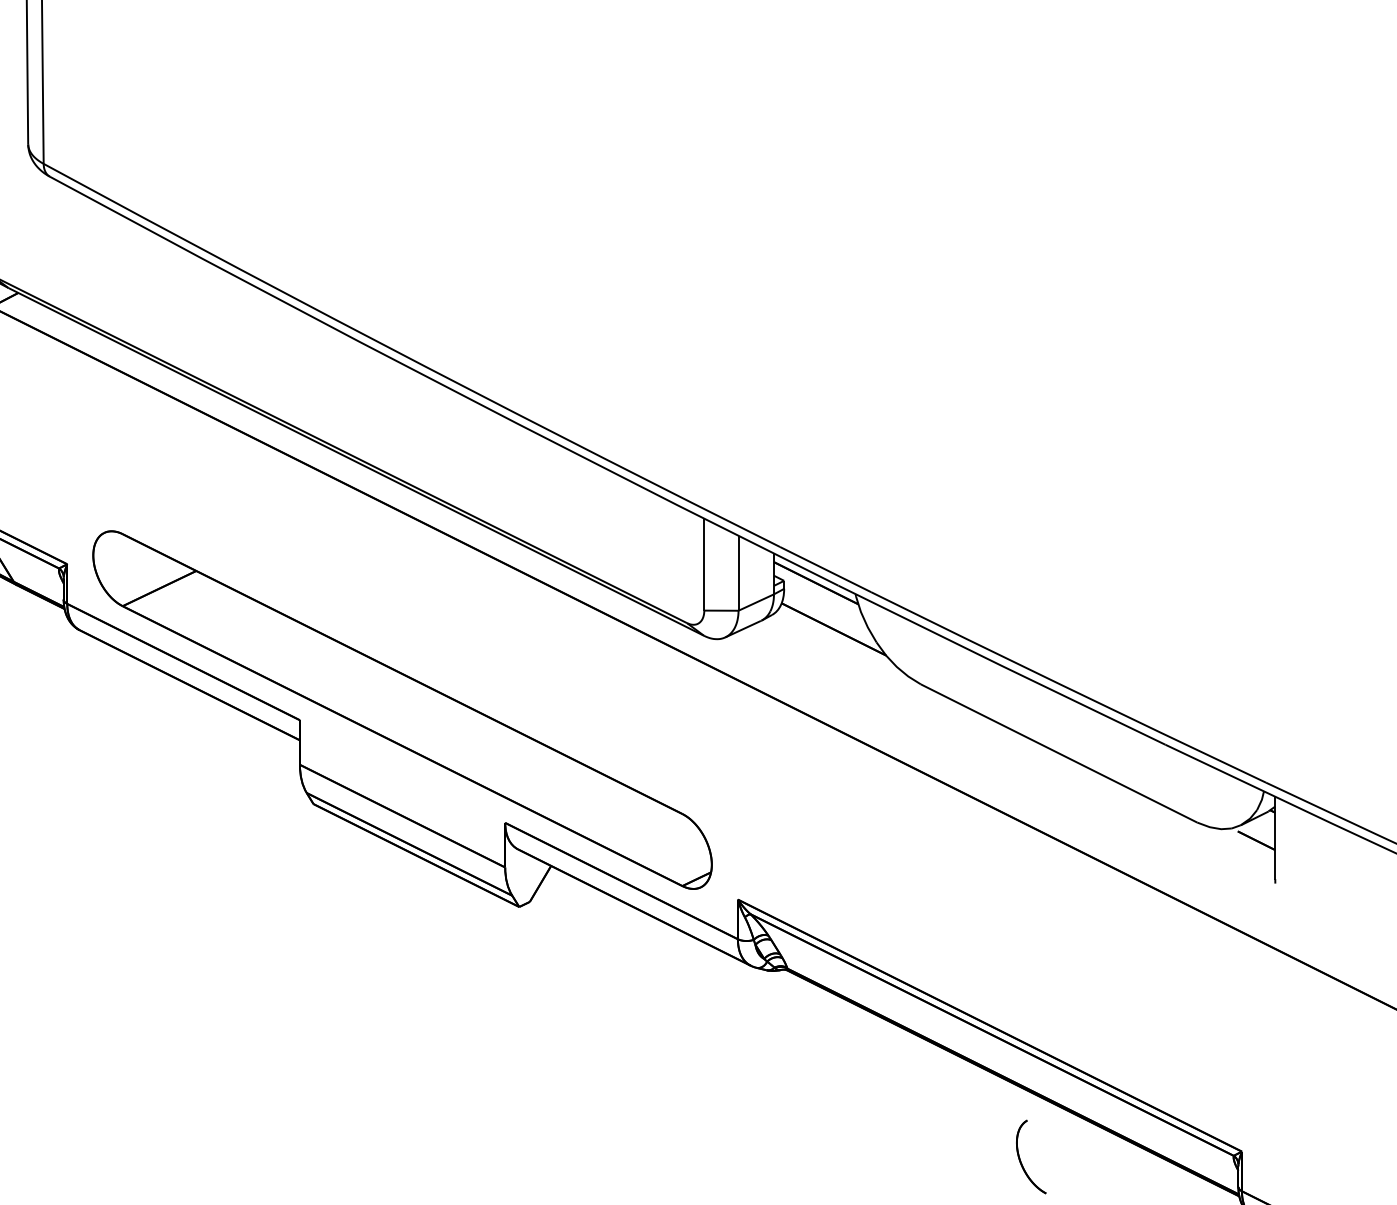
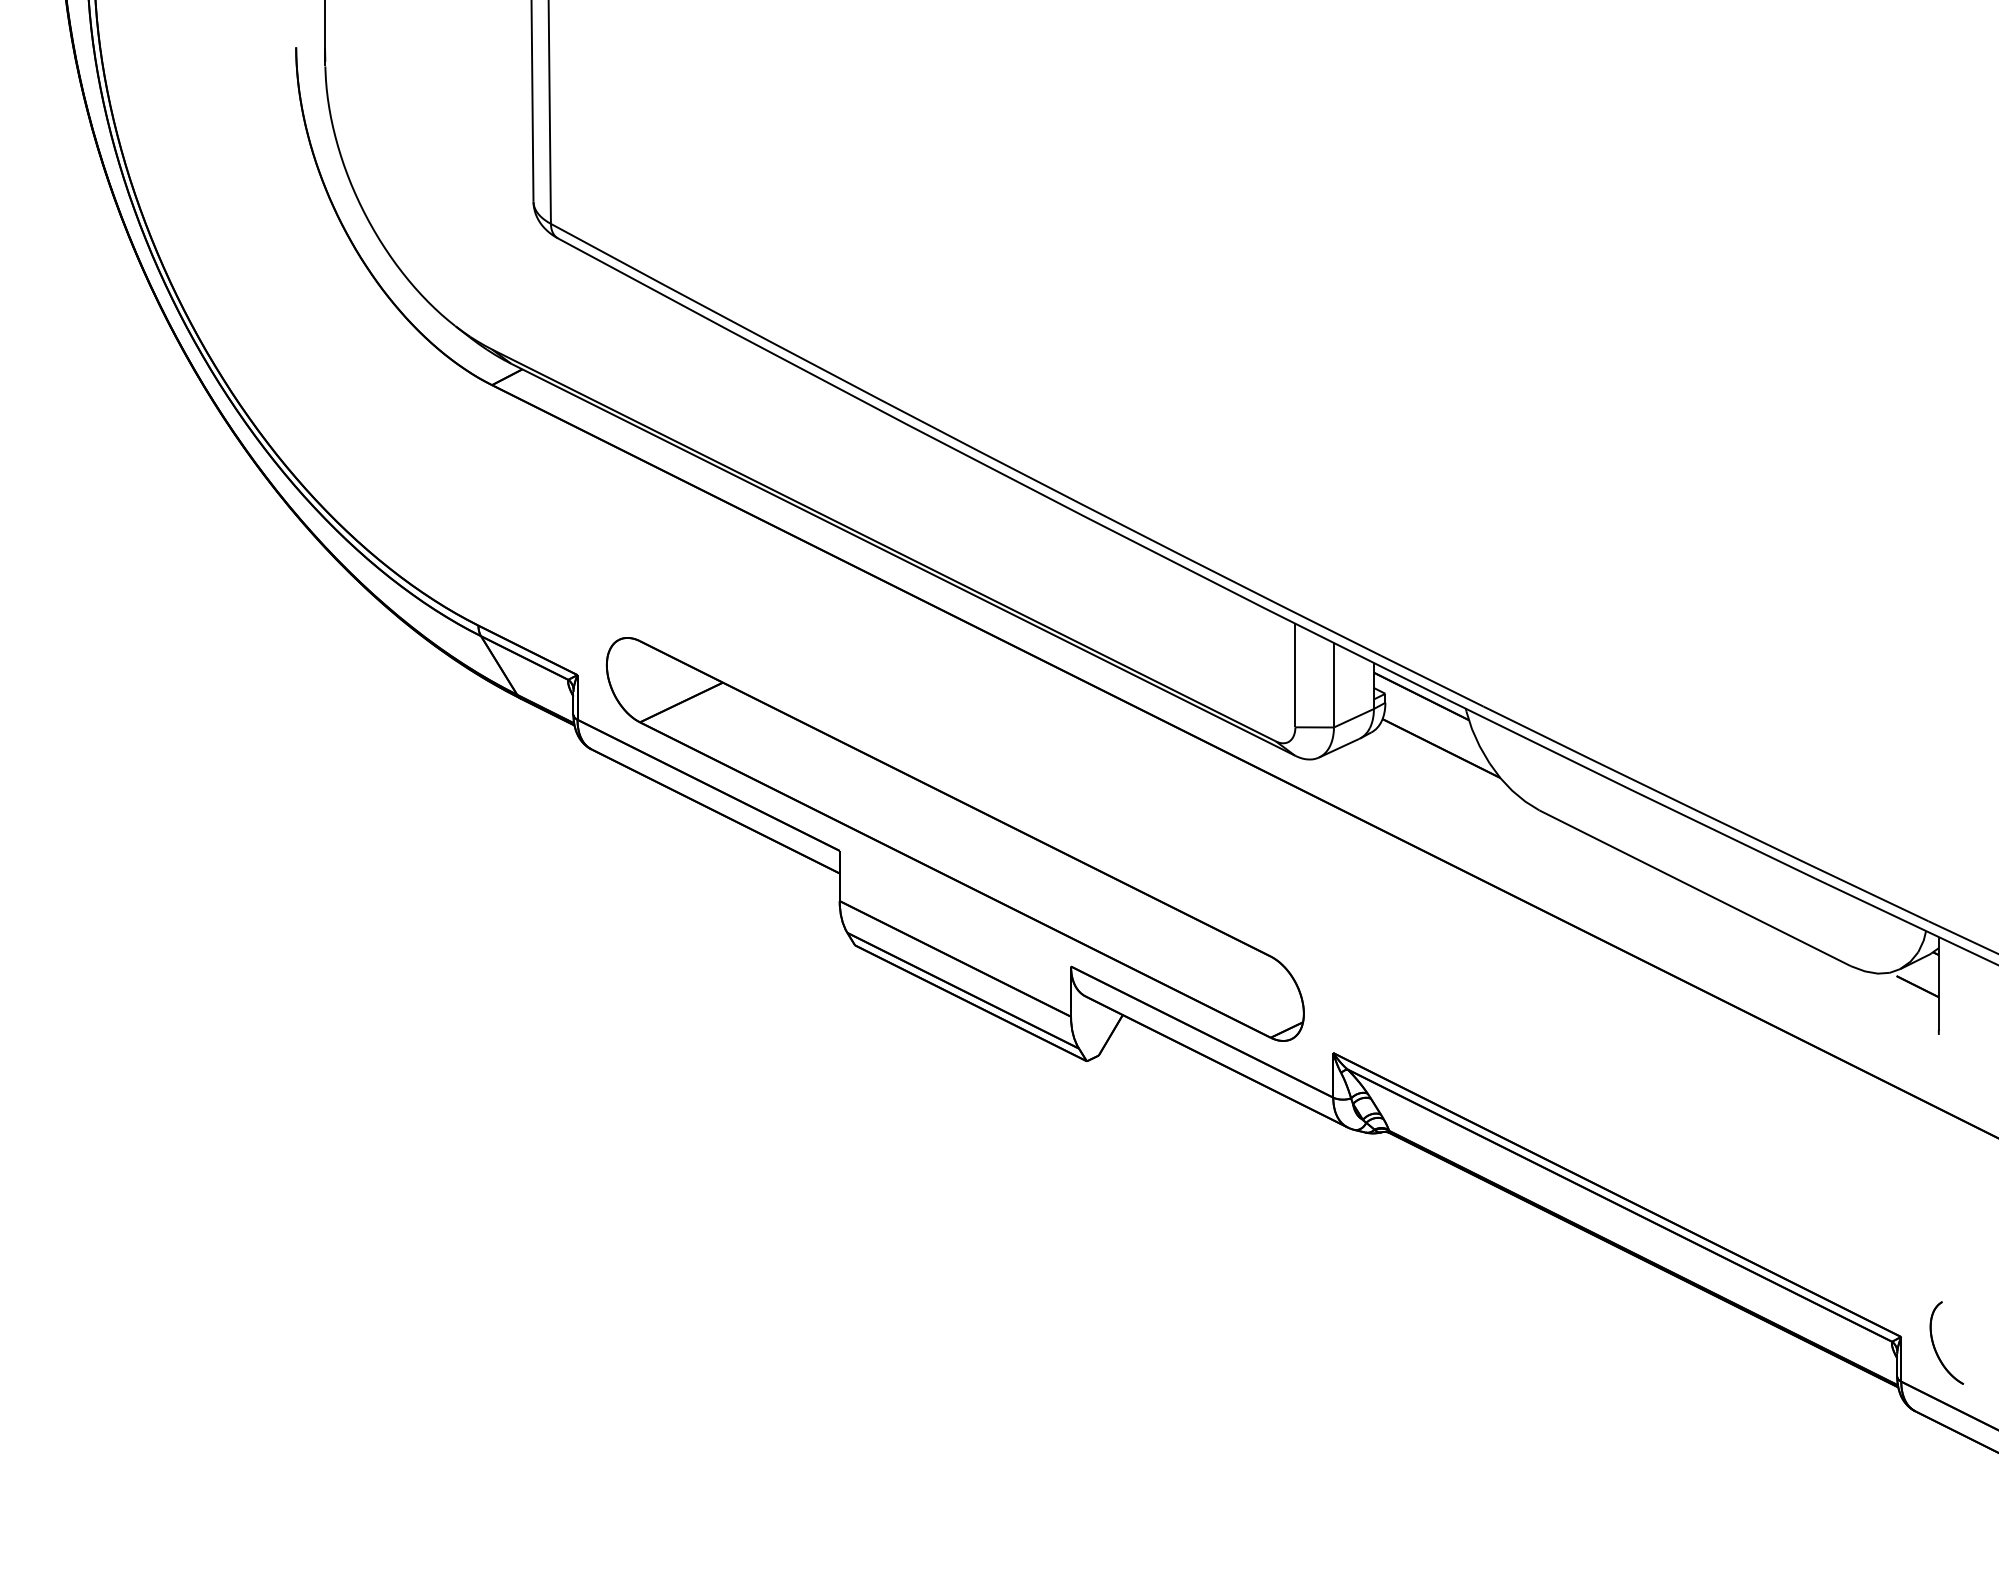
part: (1020, 1157) -> (1934, 1343), moved

